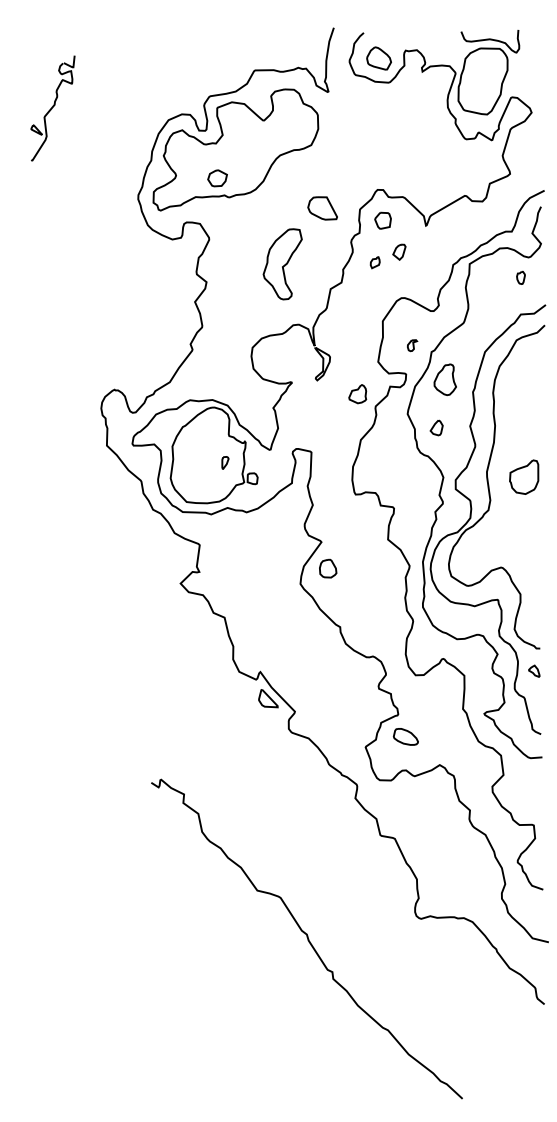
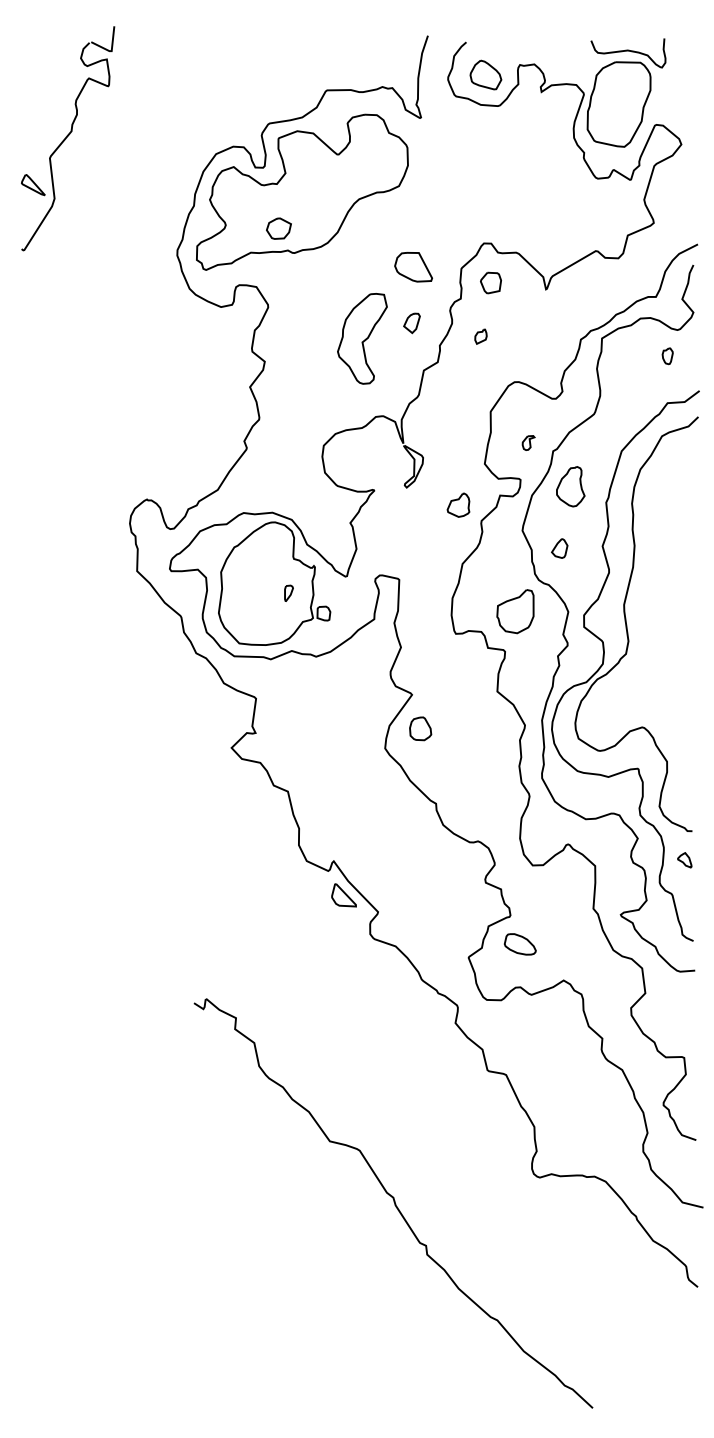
part: (52, 108) -> (67, 139), size x1.67
part: (399, 251) -> (412, 322), moved
part: (524, 476) -> (515, 610), moved

